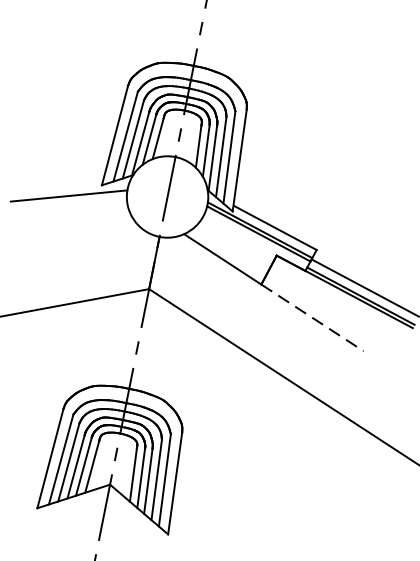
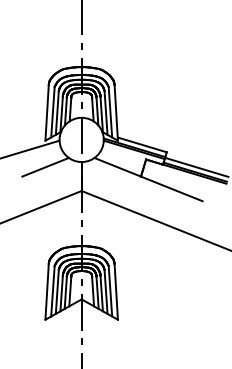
line: (92, 231) -> (45, 166), added
line: (313, 319) -> (172, 189), dashed -> solid

